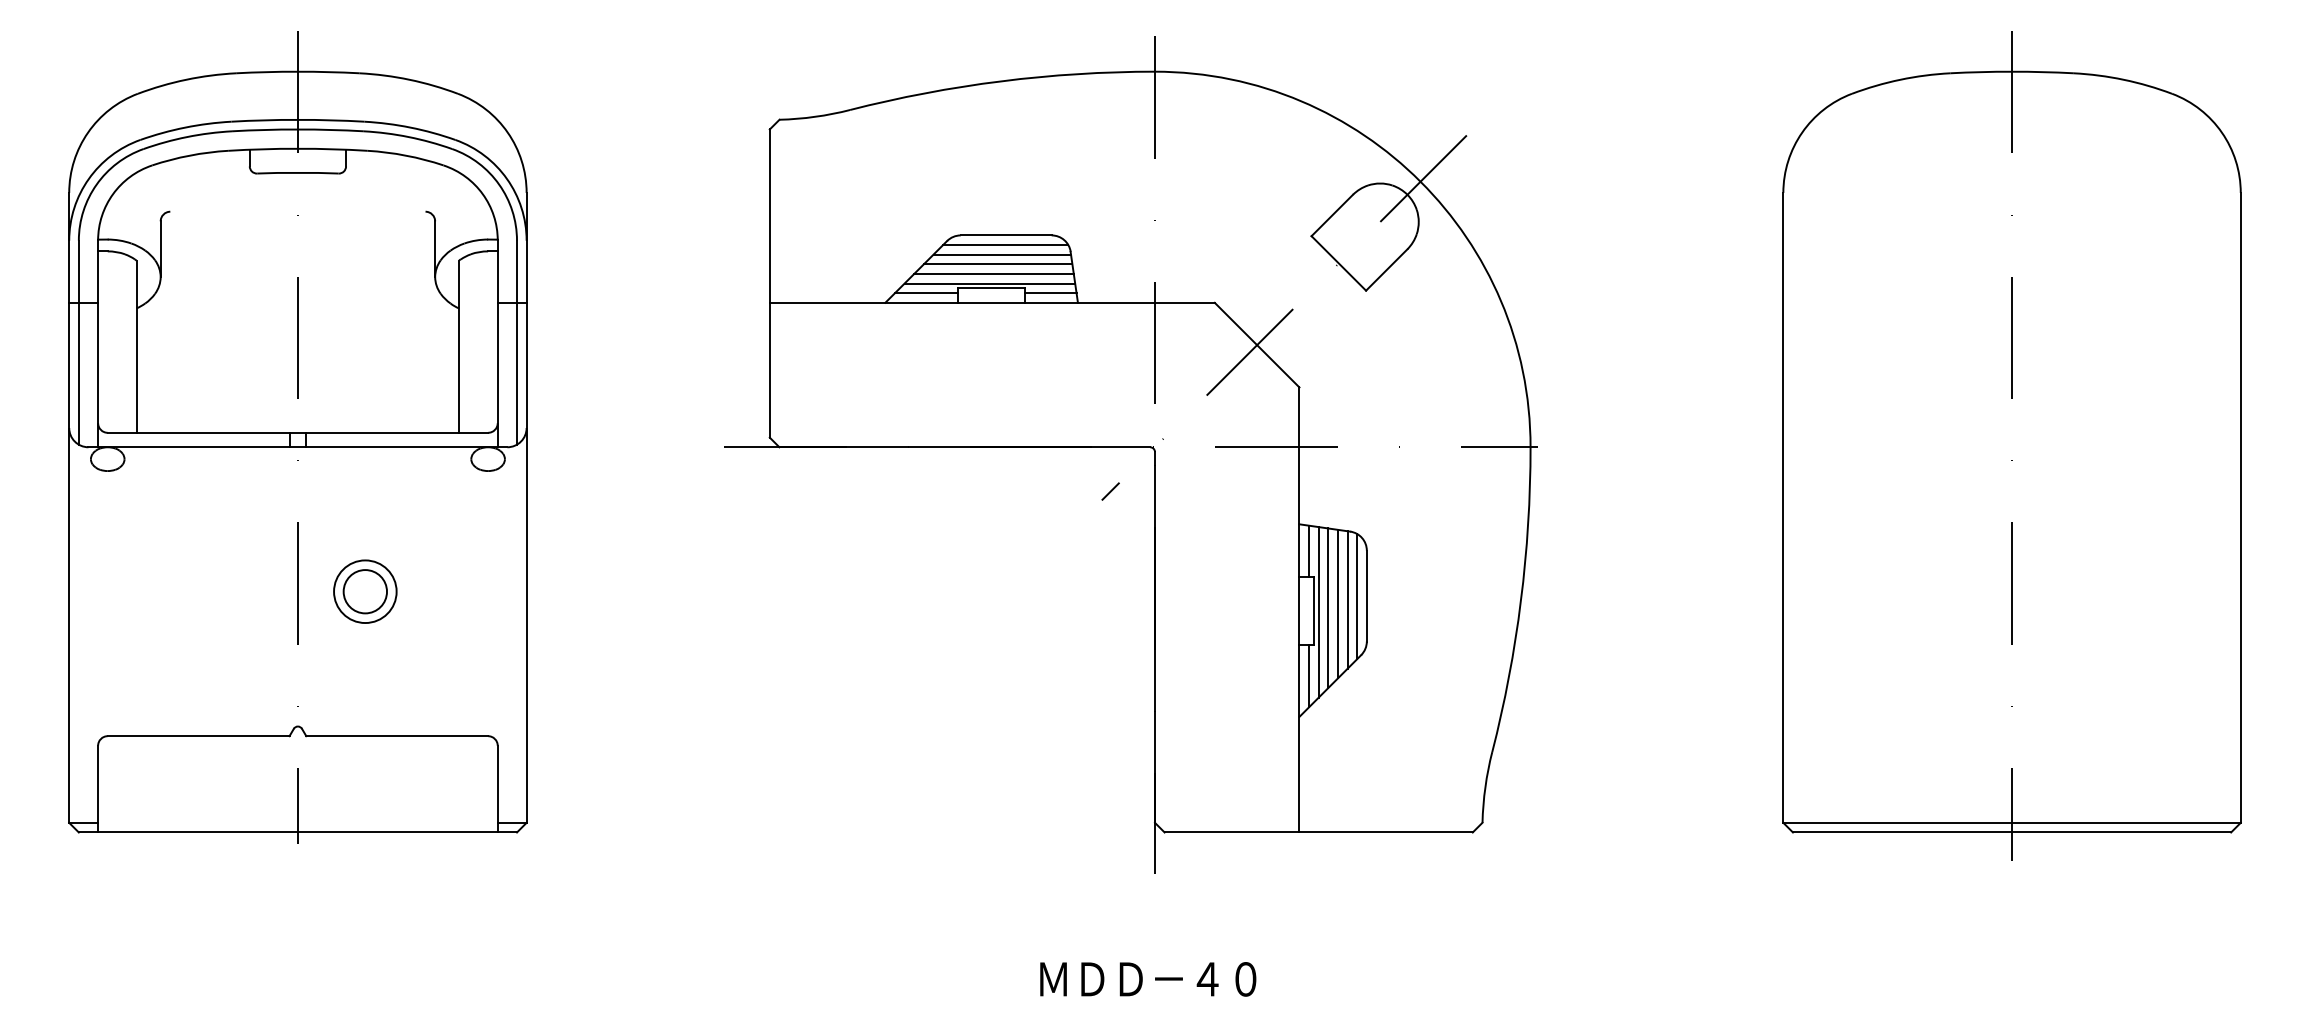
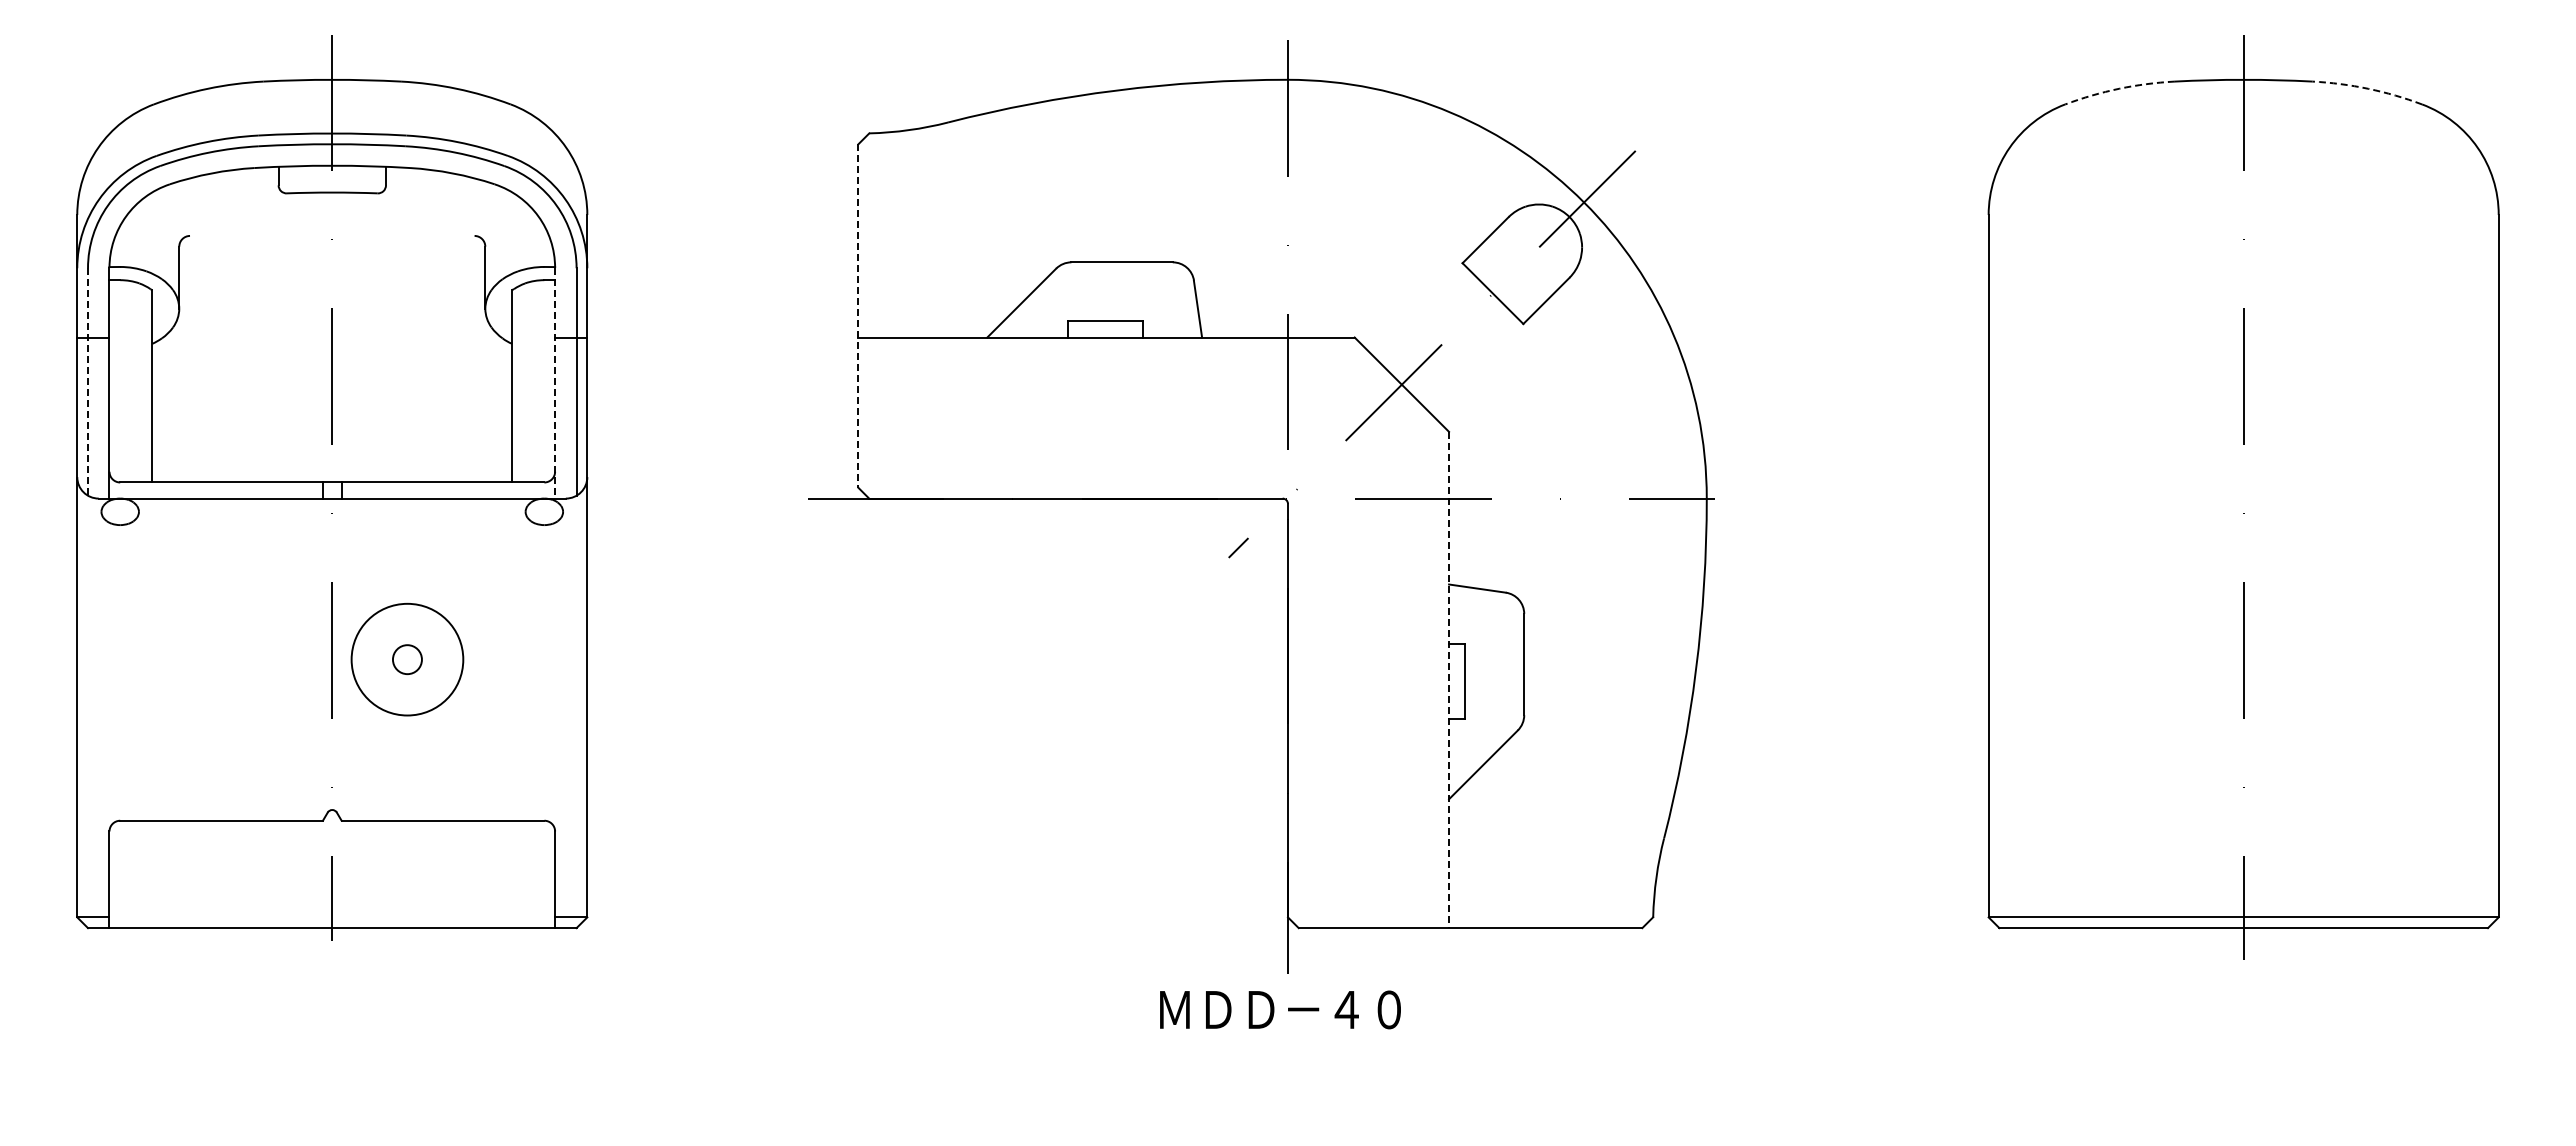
arc: (1900, 79) -> (2119, 88), solid -> dashed
arc: (2123, 79) -> (2368, 88), solid -> dashed
line: (1005, 245) -> (1121, 273), removed
line: (1002, 254) -> (1117, 283), removed
line: (997, 264) -> (1112, 294), removed
line: (994, 274) -> (1108, 305), removed
line: (769, 283) -> (858, 316), solid -> dashed
line: (989, 283) -> (1103, 316), removed
line: (925, 292) -> (1032, 326), removed
line: (1050, 292) -> (1171, 326), removed
line: (79, 342) -> (88, 381), solid -> dashed
line: (498, 344) -> (555, 383), solid -> dashed
line: (1308, 551) -> (1459, 614), removed
circle: (365, 591) -> (407, 659), size x0.6
circle: (365, 591) -> (407, 659), size x1.6
line: (1357, 596) -> (1513, 664), removed
line: (1347, 599) -> (1502, 668), removed
line: (1338, 604) -> (1492, 673), removed
line: (1328, 608) -> (1481, 678), removed
line: (1299, 610) -> (1449, 680), solid -> dashed
line: (1318, 612) -> (1470, 682), removed
line: (1308, 675) -> (1459, 753), removed
text: (1148, 978) -> (1280, 1009), moved

